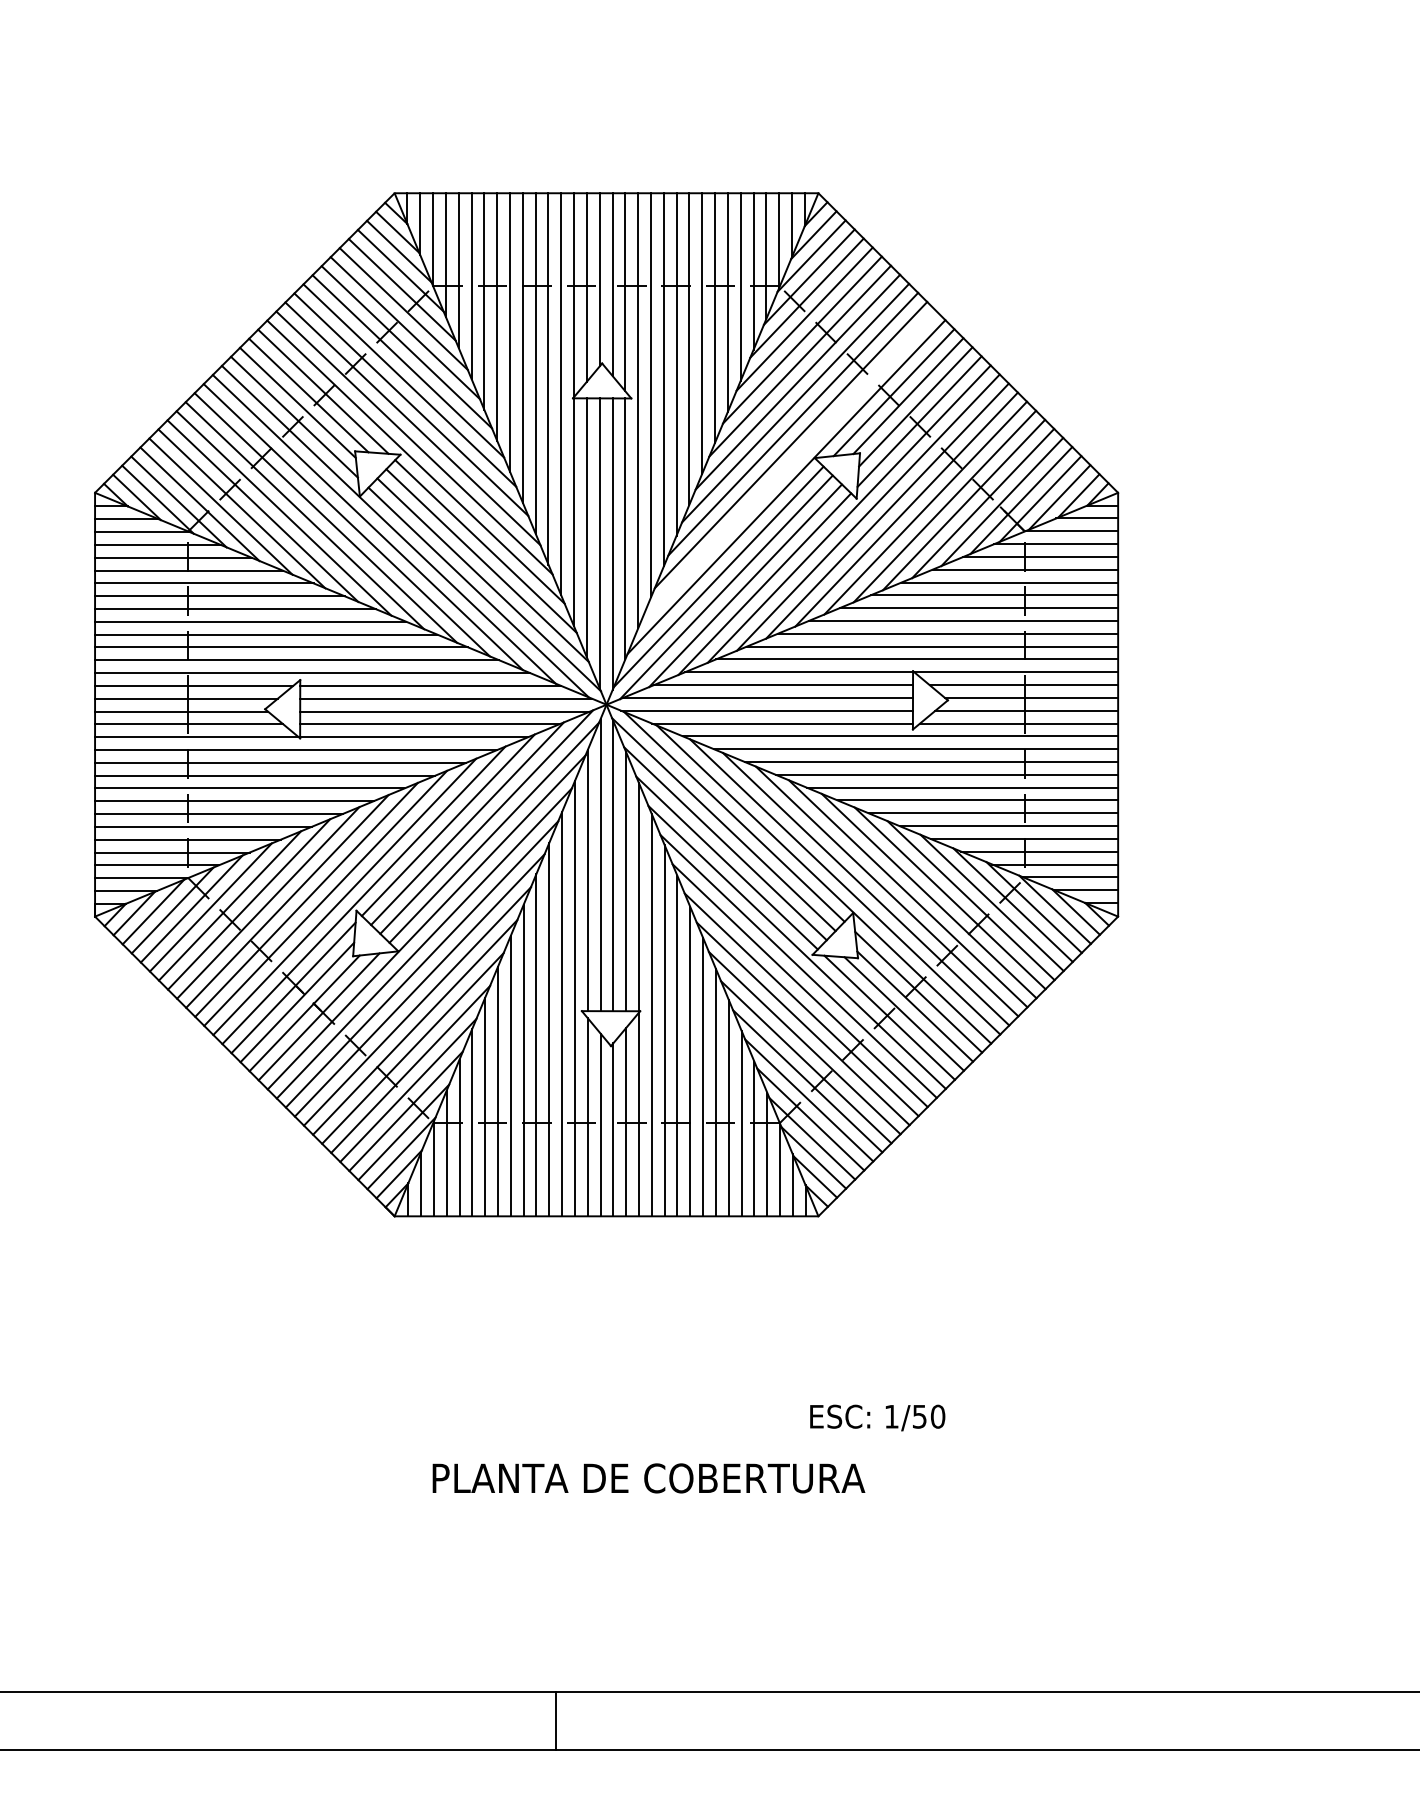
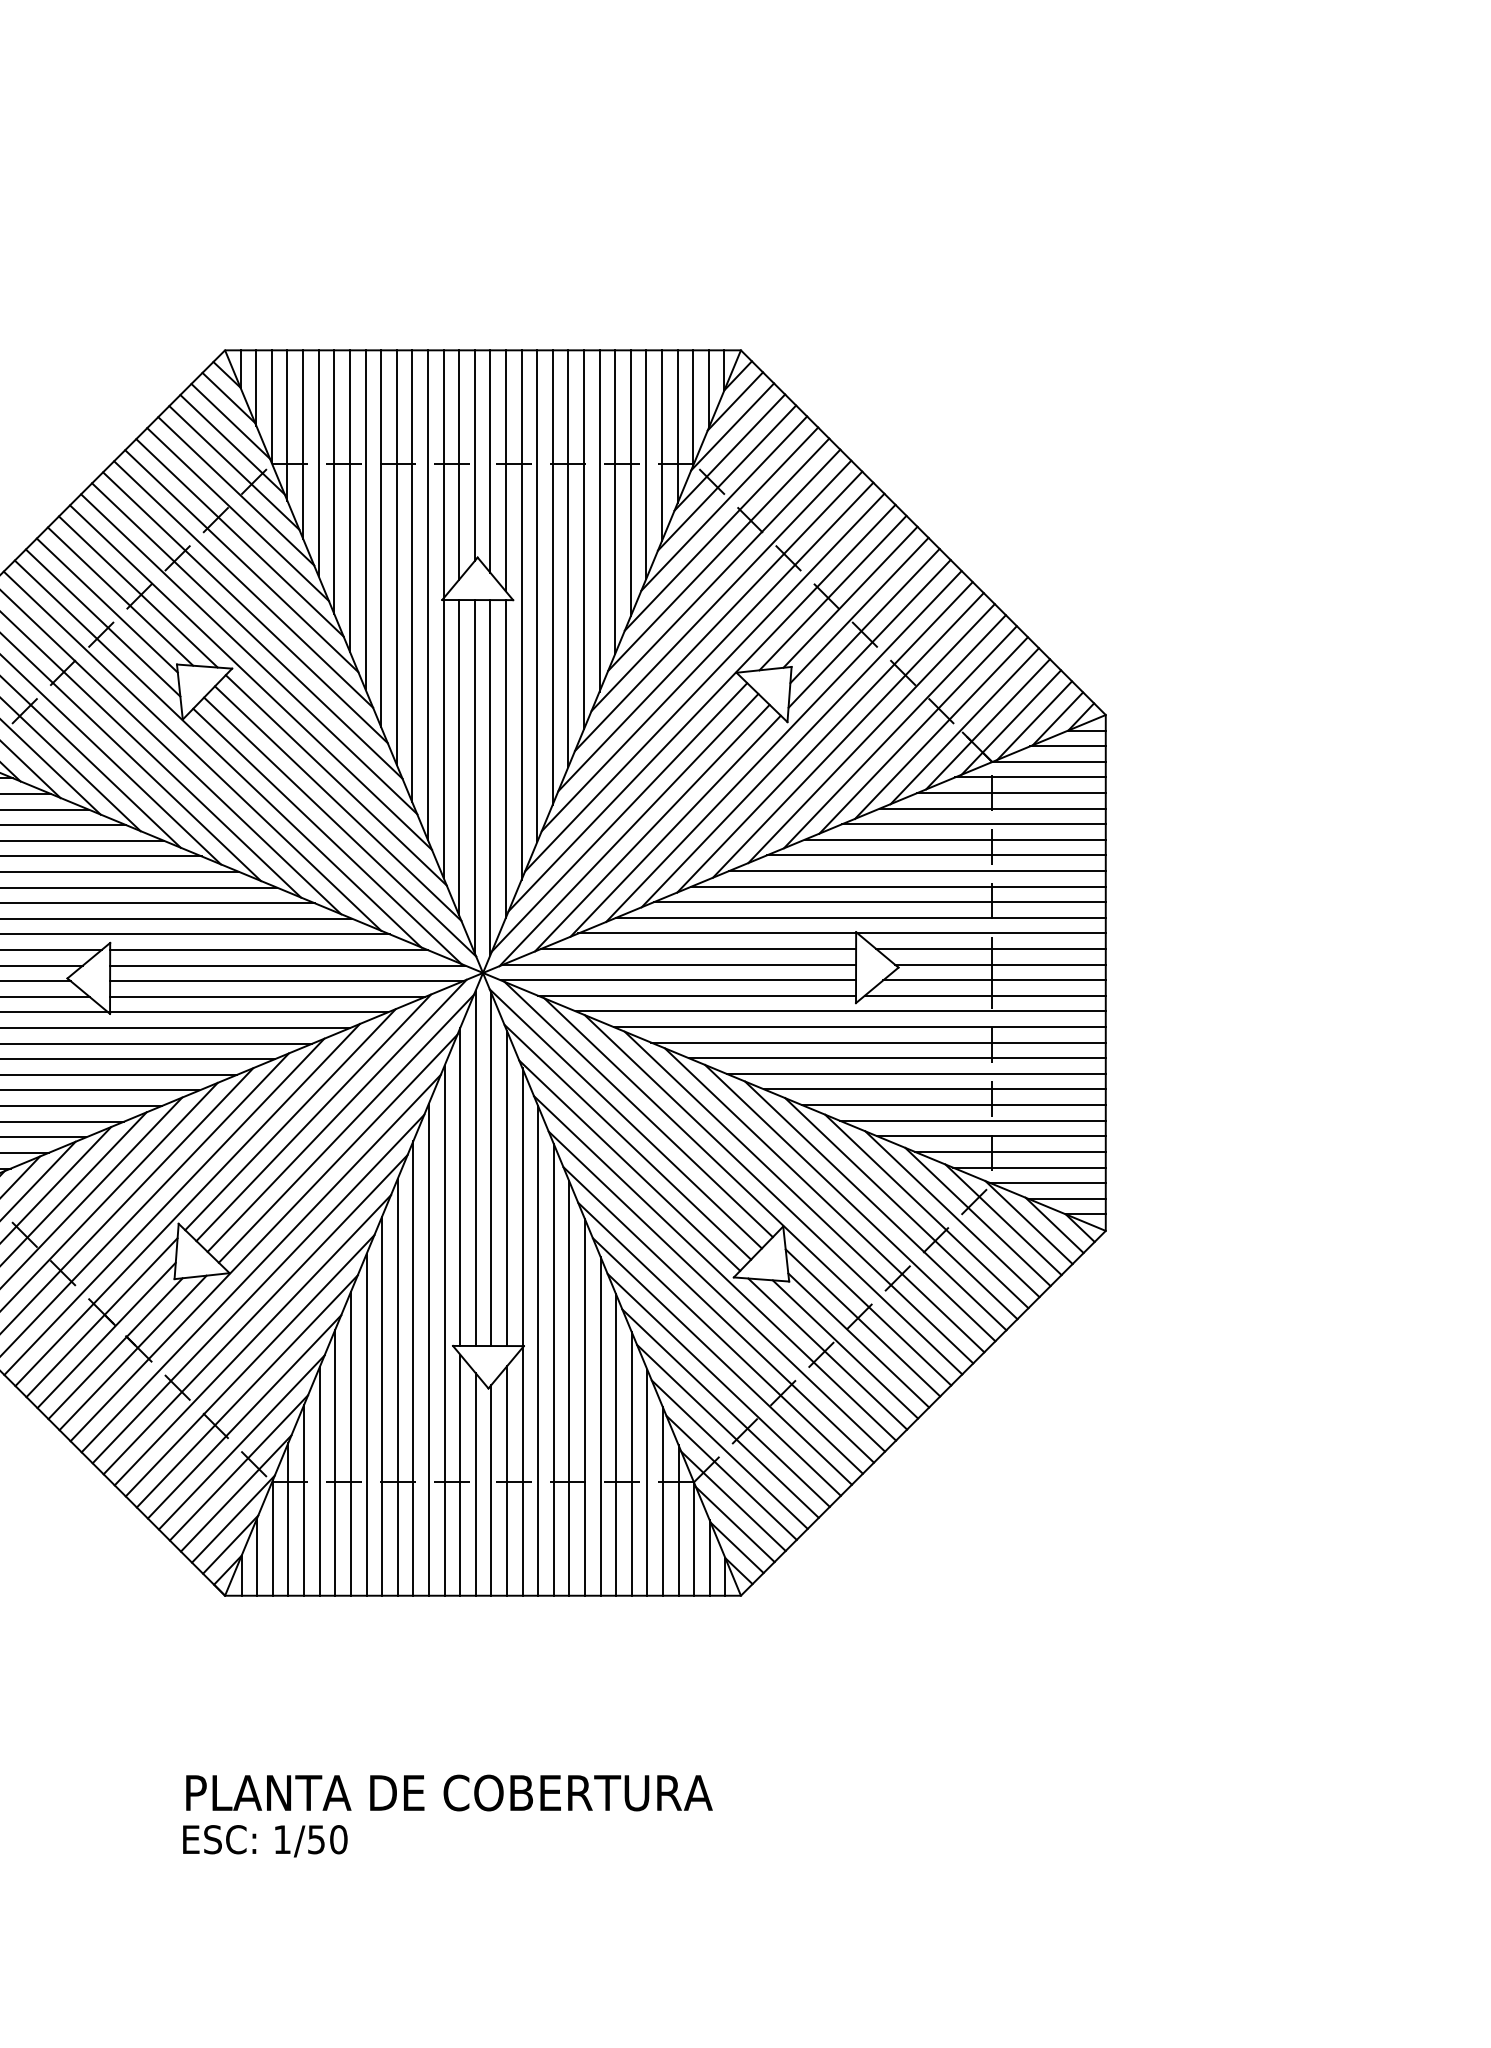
line: (788, 466) -> (704, 682), added
text: (877, 1417) -> (265, 1840), moved
text: (648, 1478) -> (448, 1793), moved

